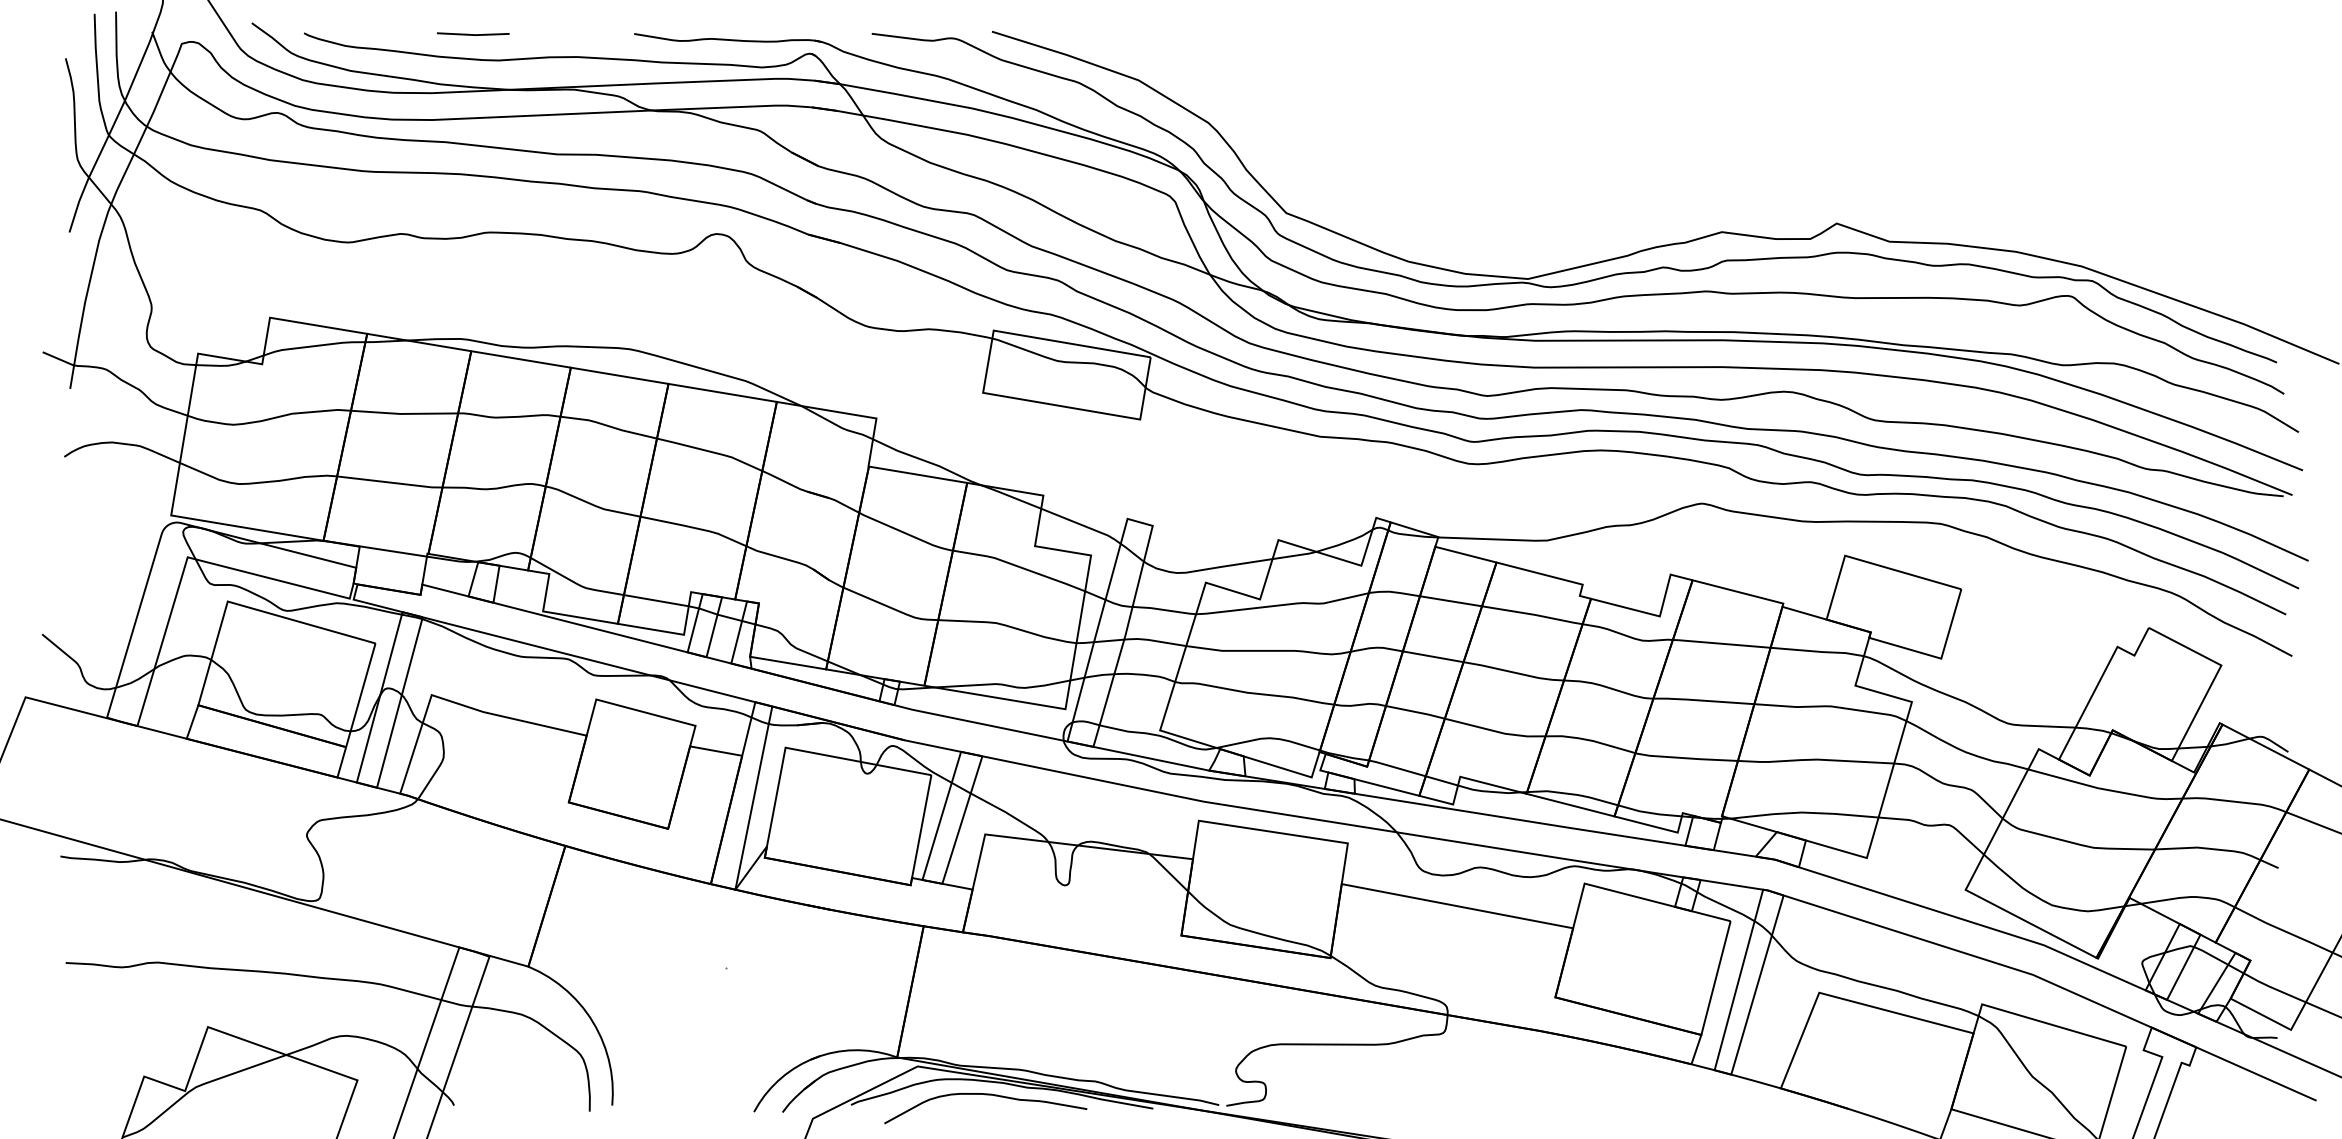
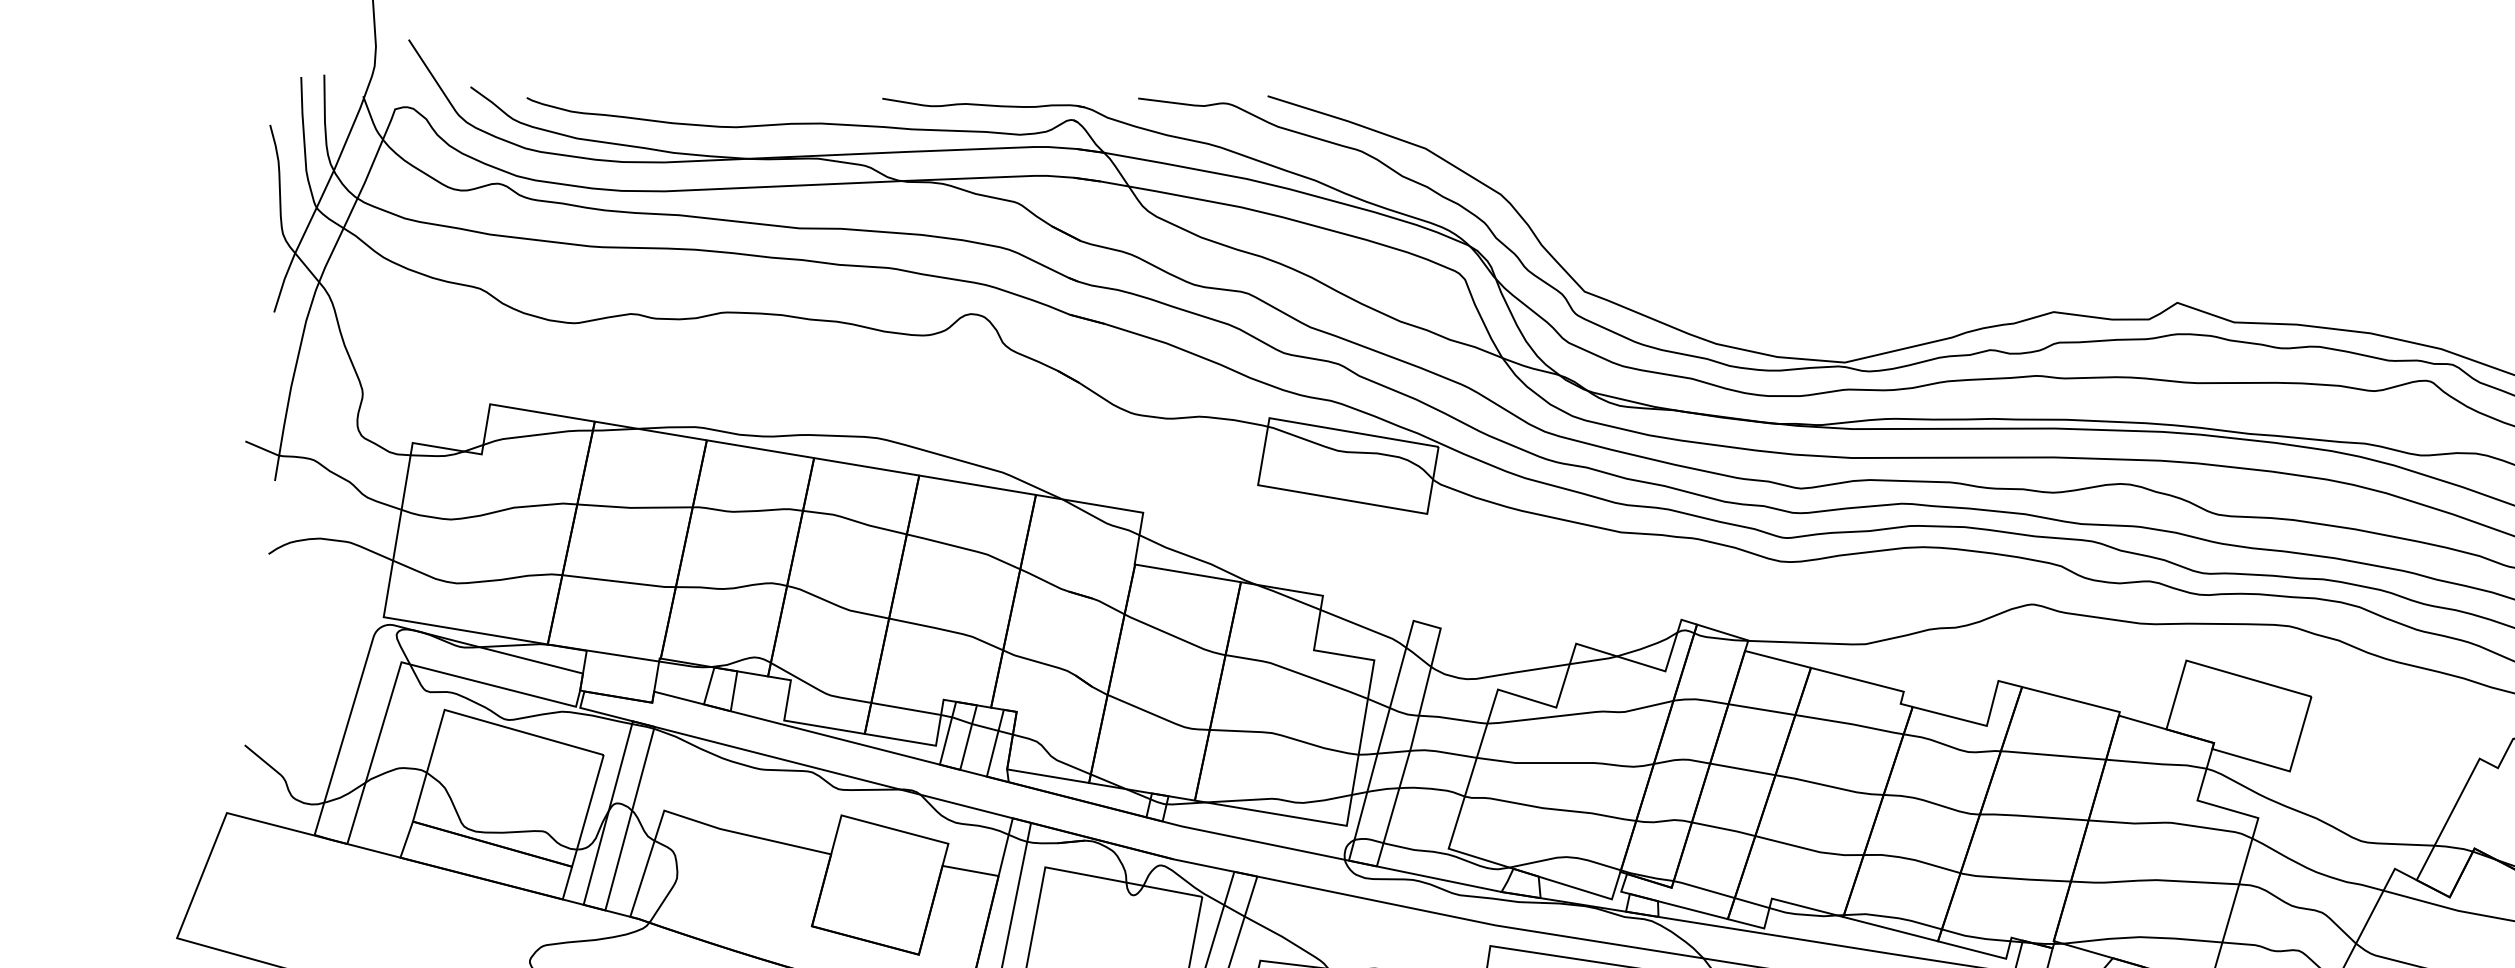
line: (473, 34) -> (709, 99), removed

